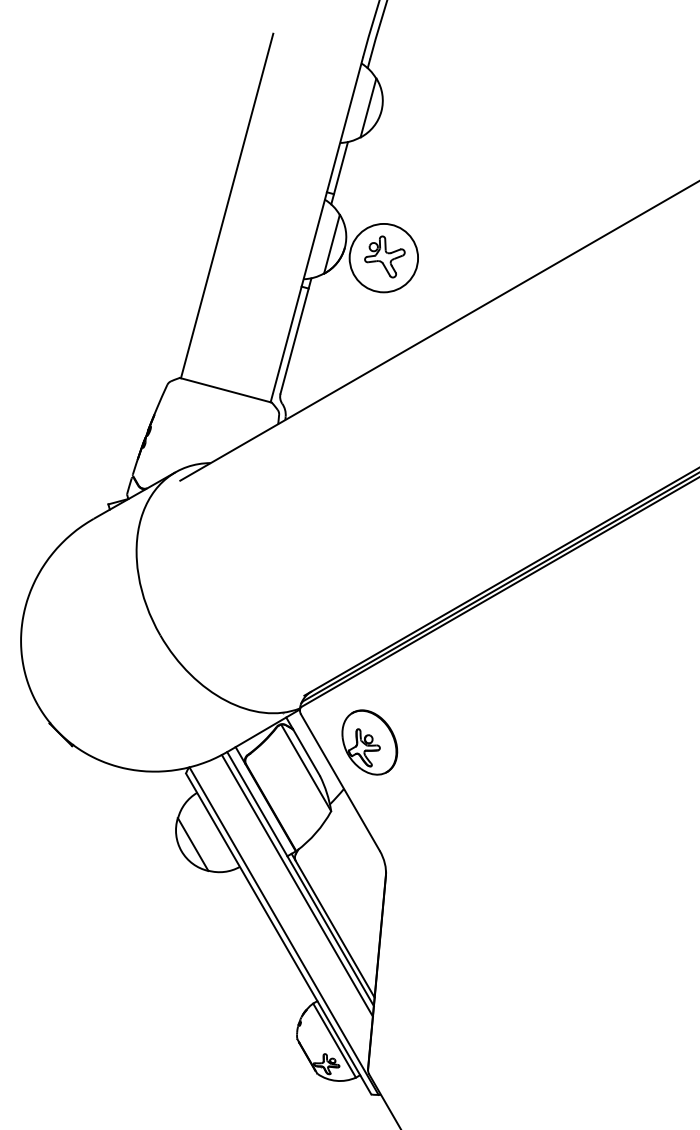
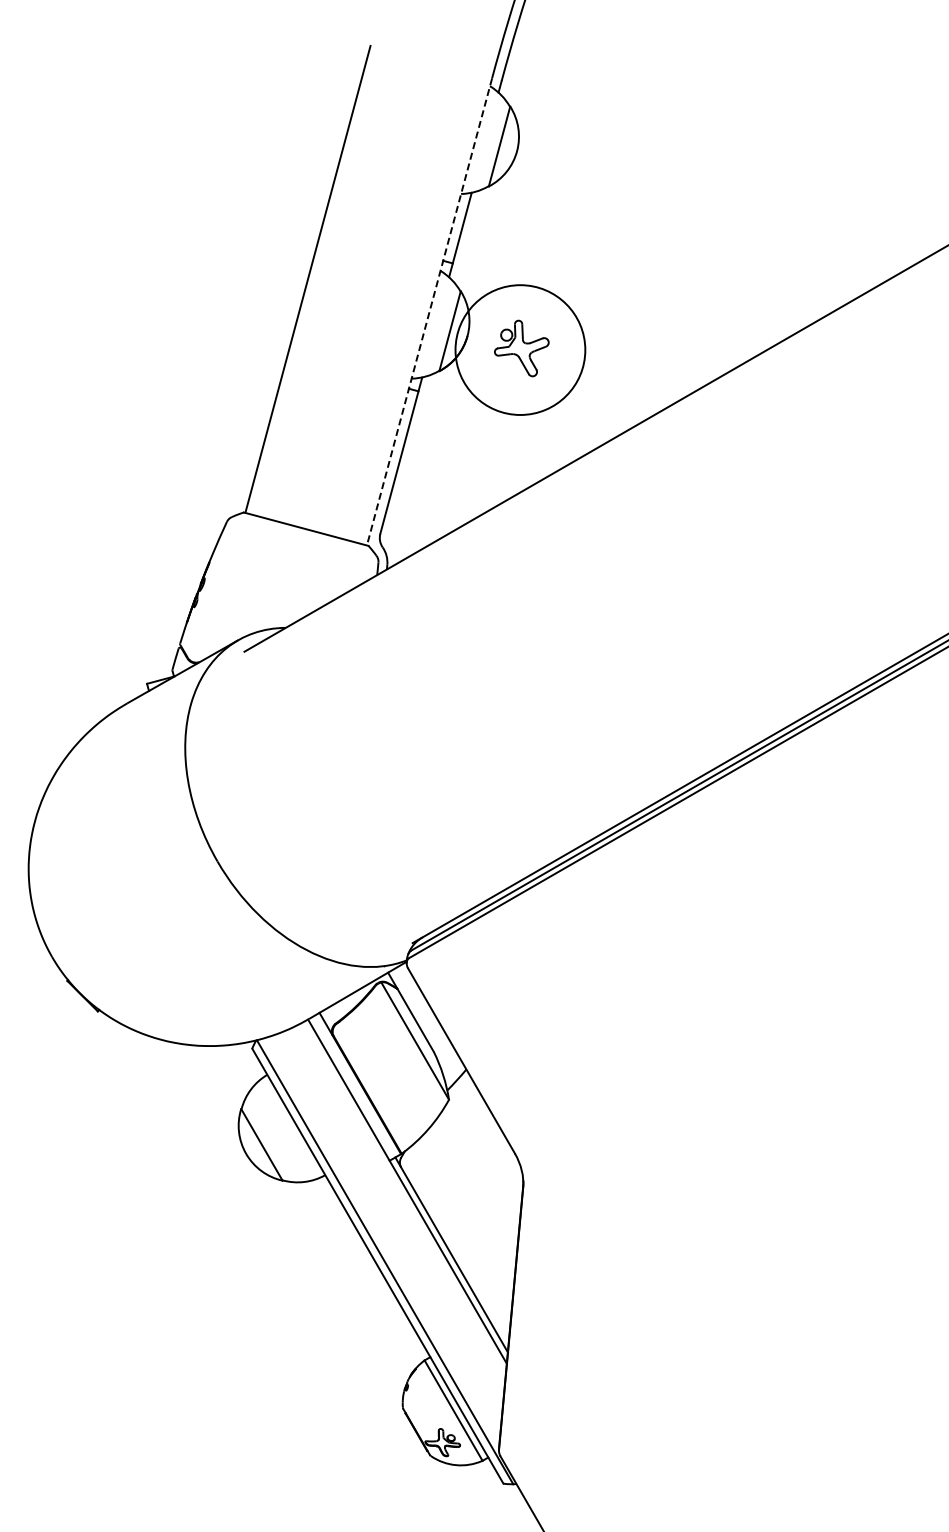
line: (316, 230) -> (429, 312), solid -> dashed
circle: (383, 257) -> (520, 349), size x1.4
part: (369, 742) -> (501, 1006), removed
line: (296, 885) -> (402, 1200), removed

